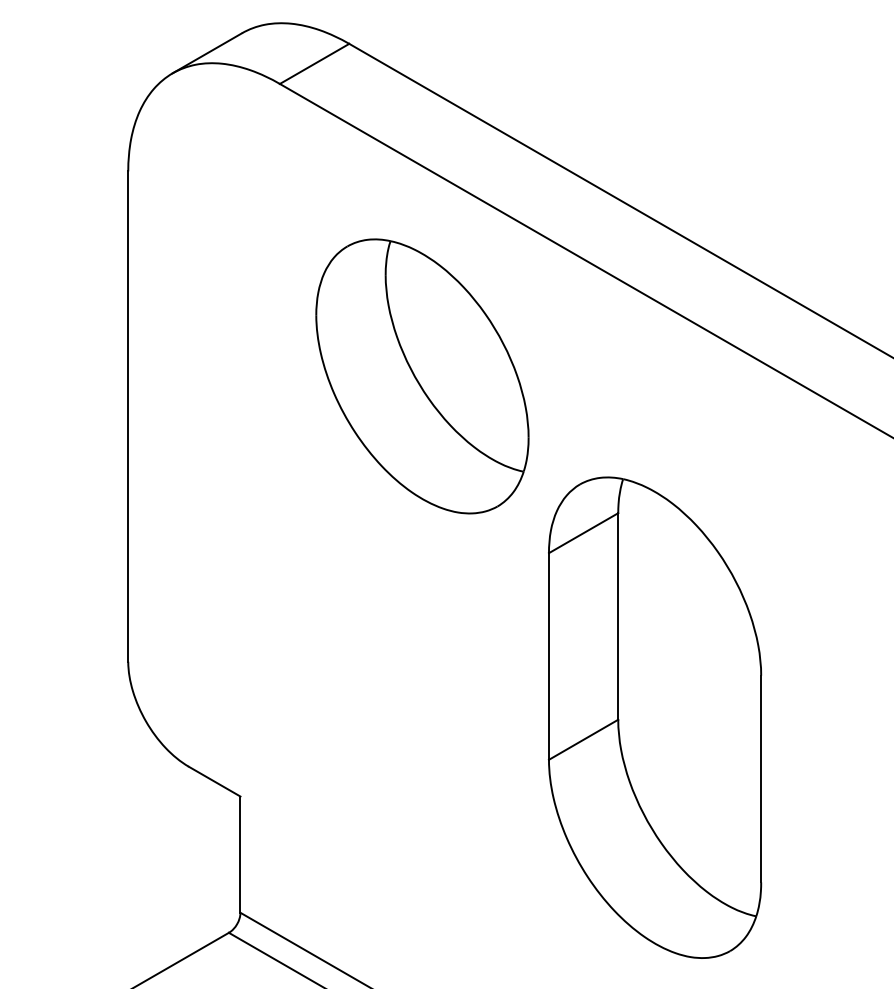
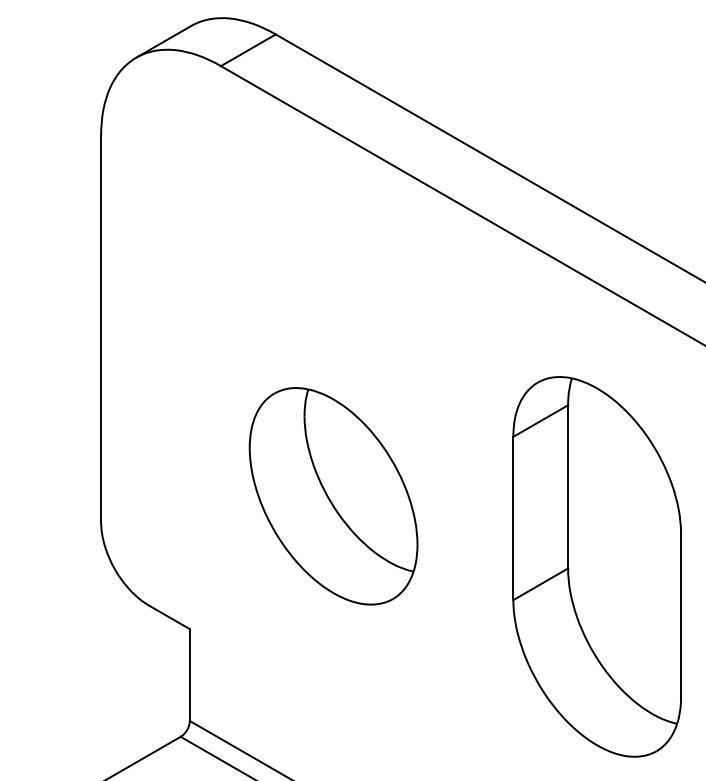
part: (422, 376) -> (333, 496), moved
part: (654, 717) -> (596, 566), moved

